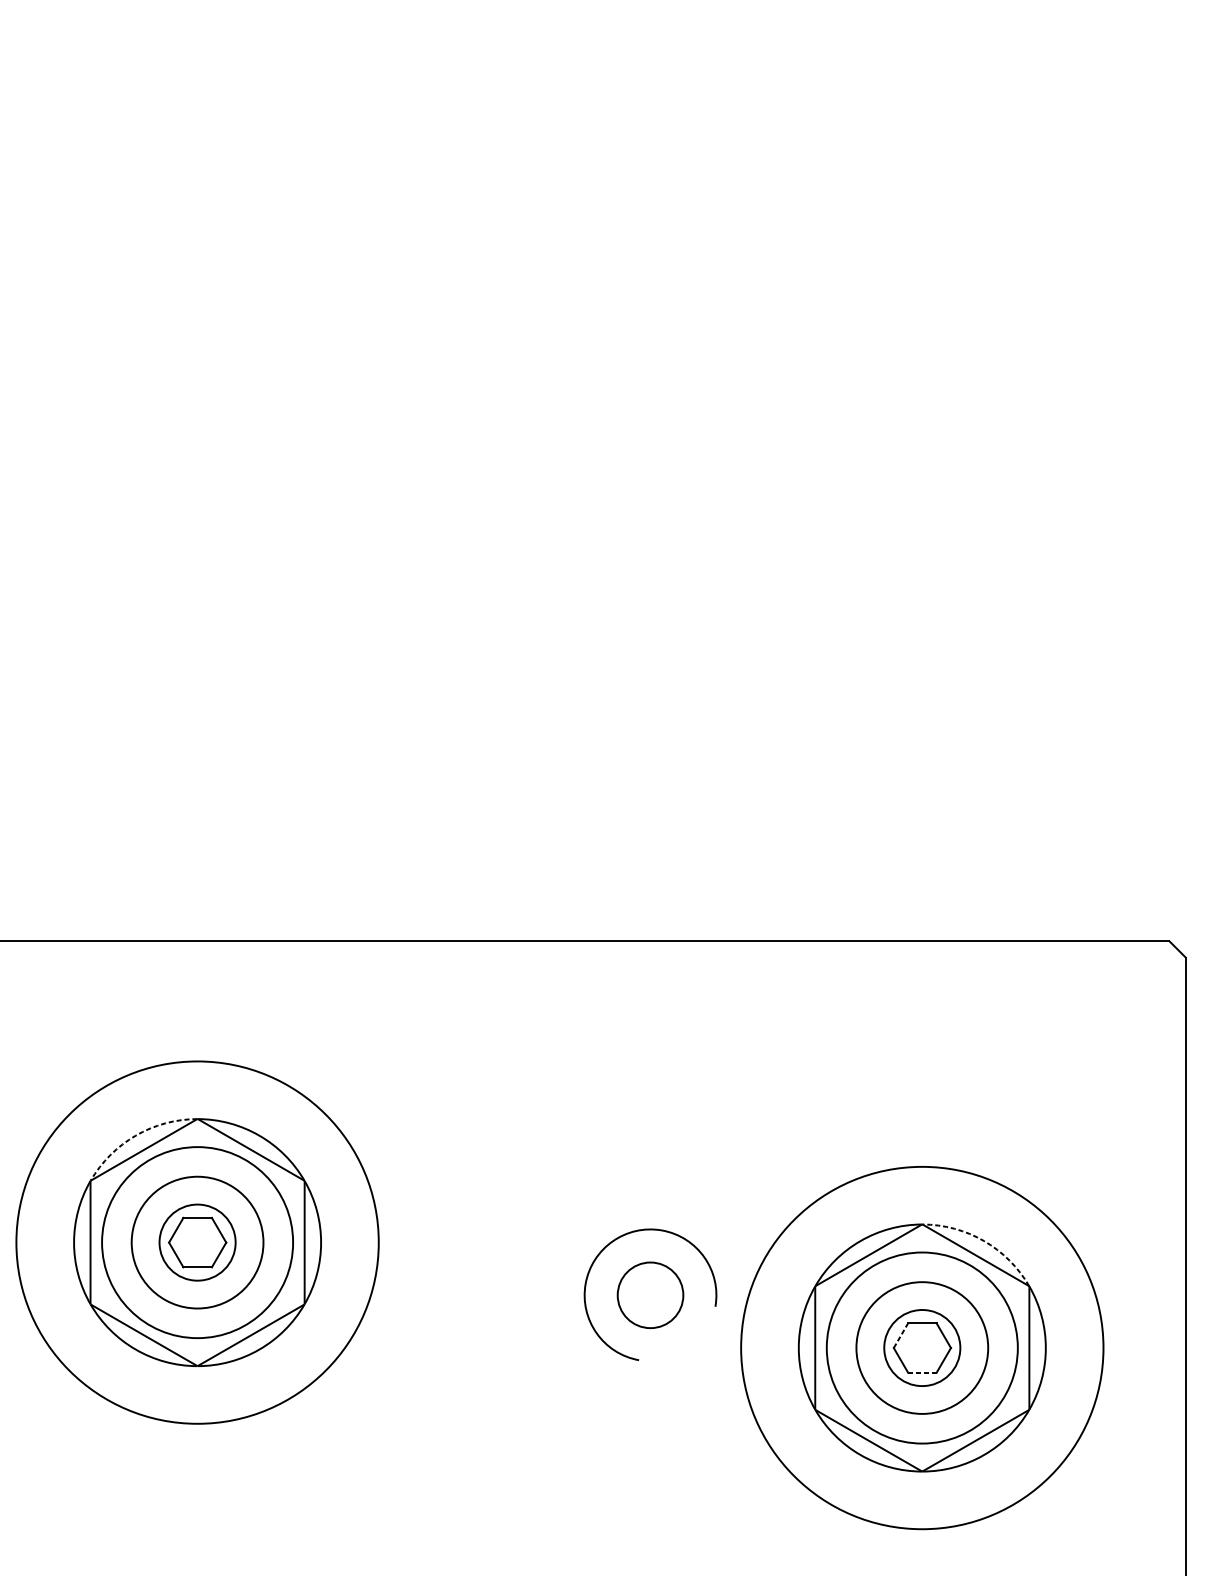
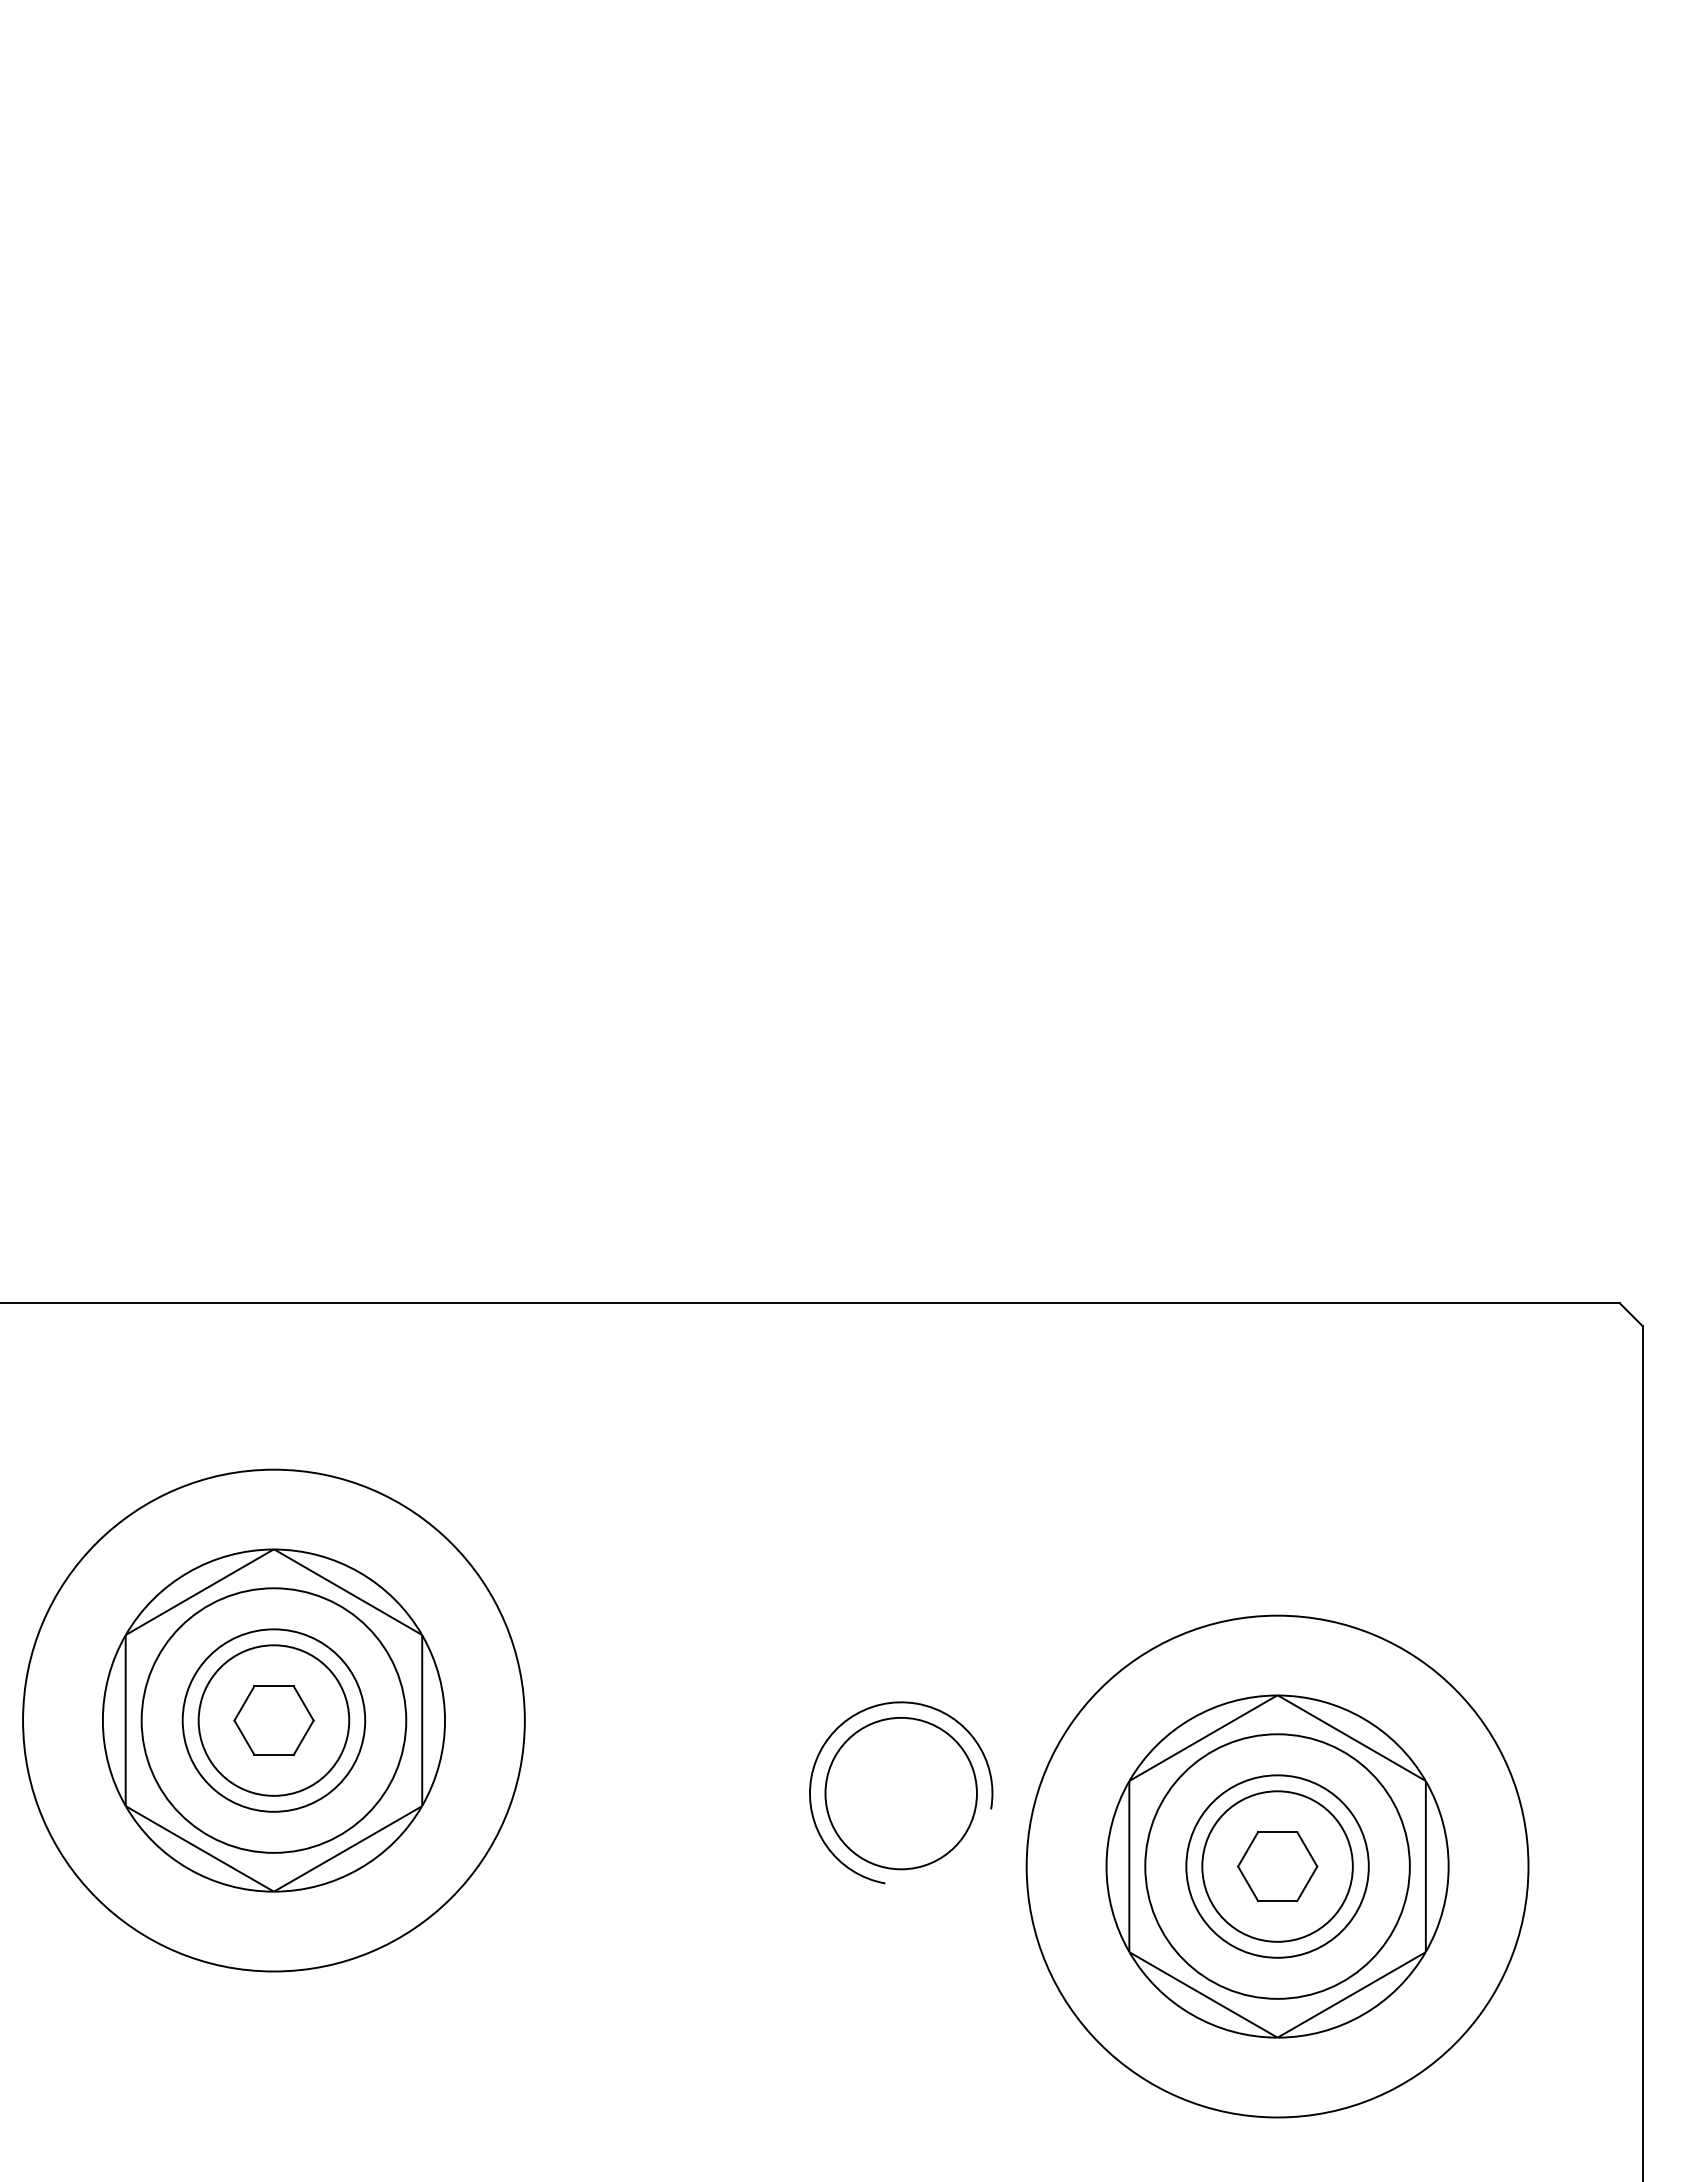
arc: (135, 1135) -> (188, 1572), dashed -> solid
arc: (984, 1241) -> (1363, 1718), dashed -> solid
circle: (197, 1242) -> (273, 1720), size x1.43
circle: (650, 1295) -> (900, 1793), size x1.67
line: (901, 1335) -> (1248, 1849), dashed -> solid
circle: (922, 1347) -> (1277, 1866), size x1.43
line: (922, 1372) -> (1277, 1900), dashed -> solid

